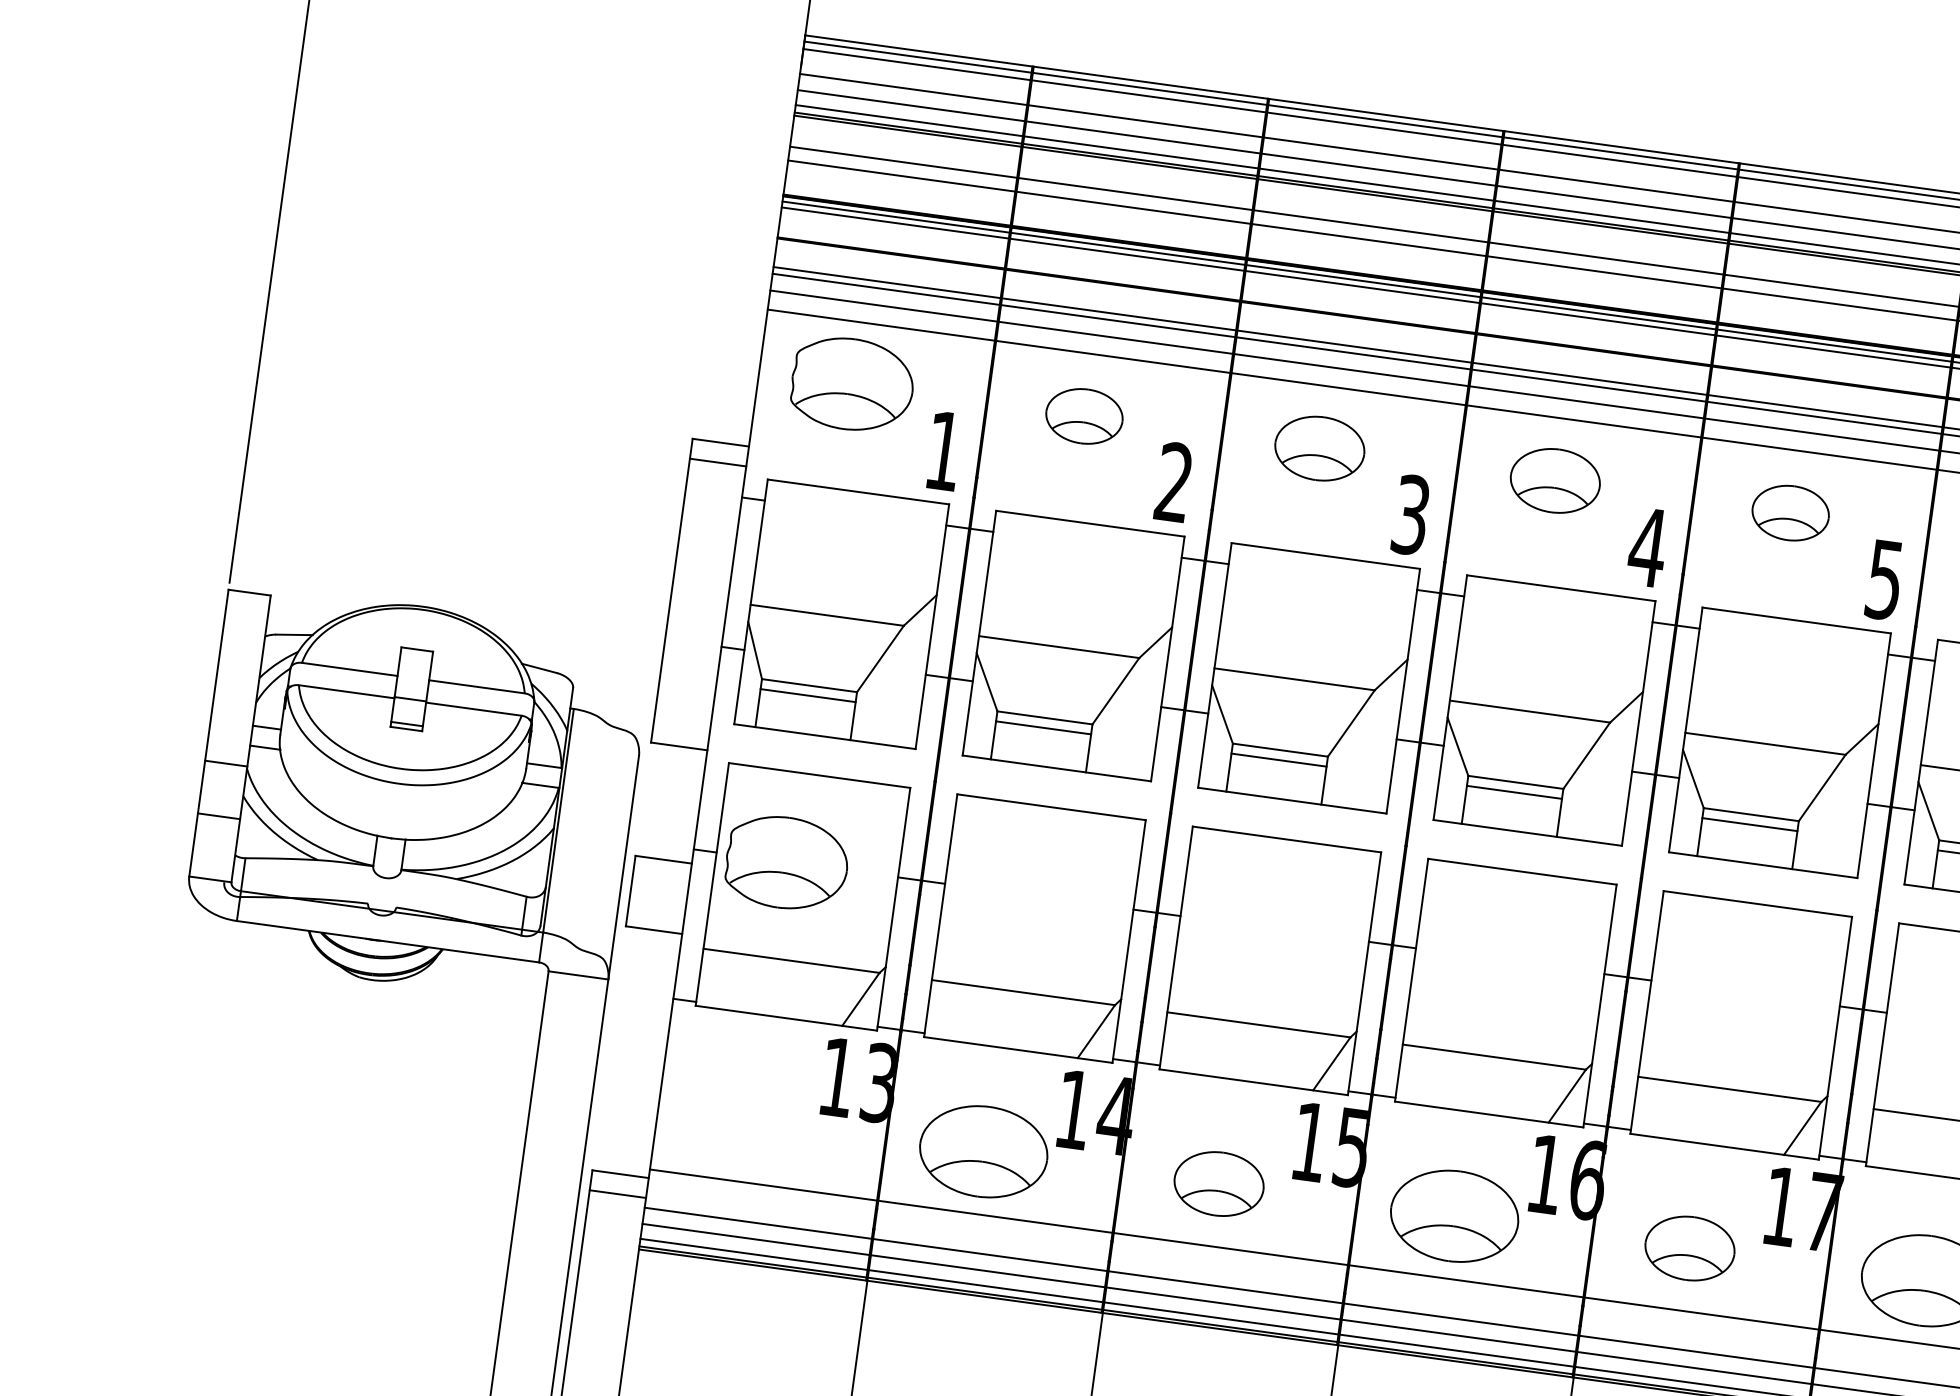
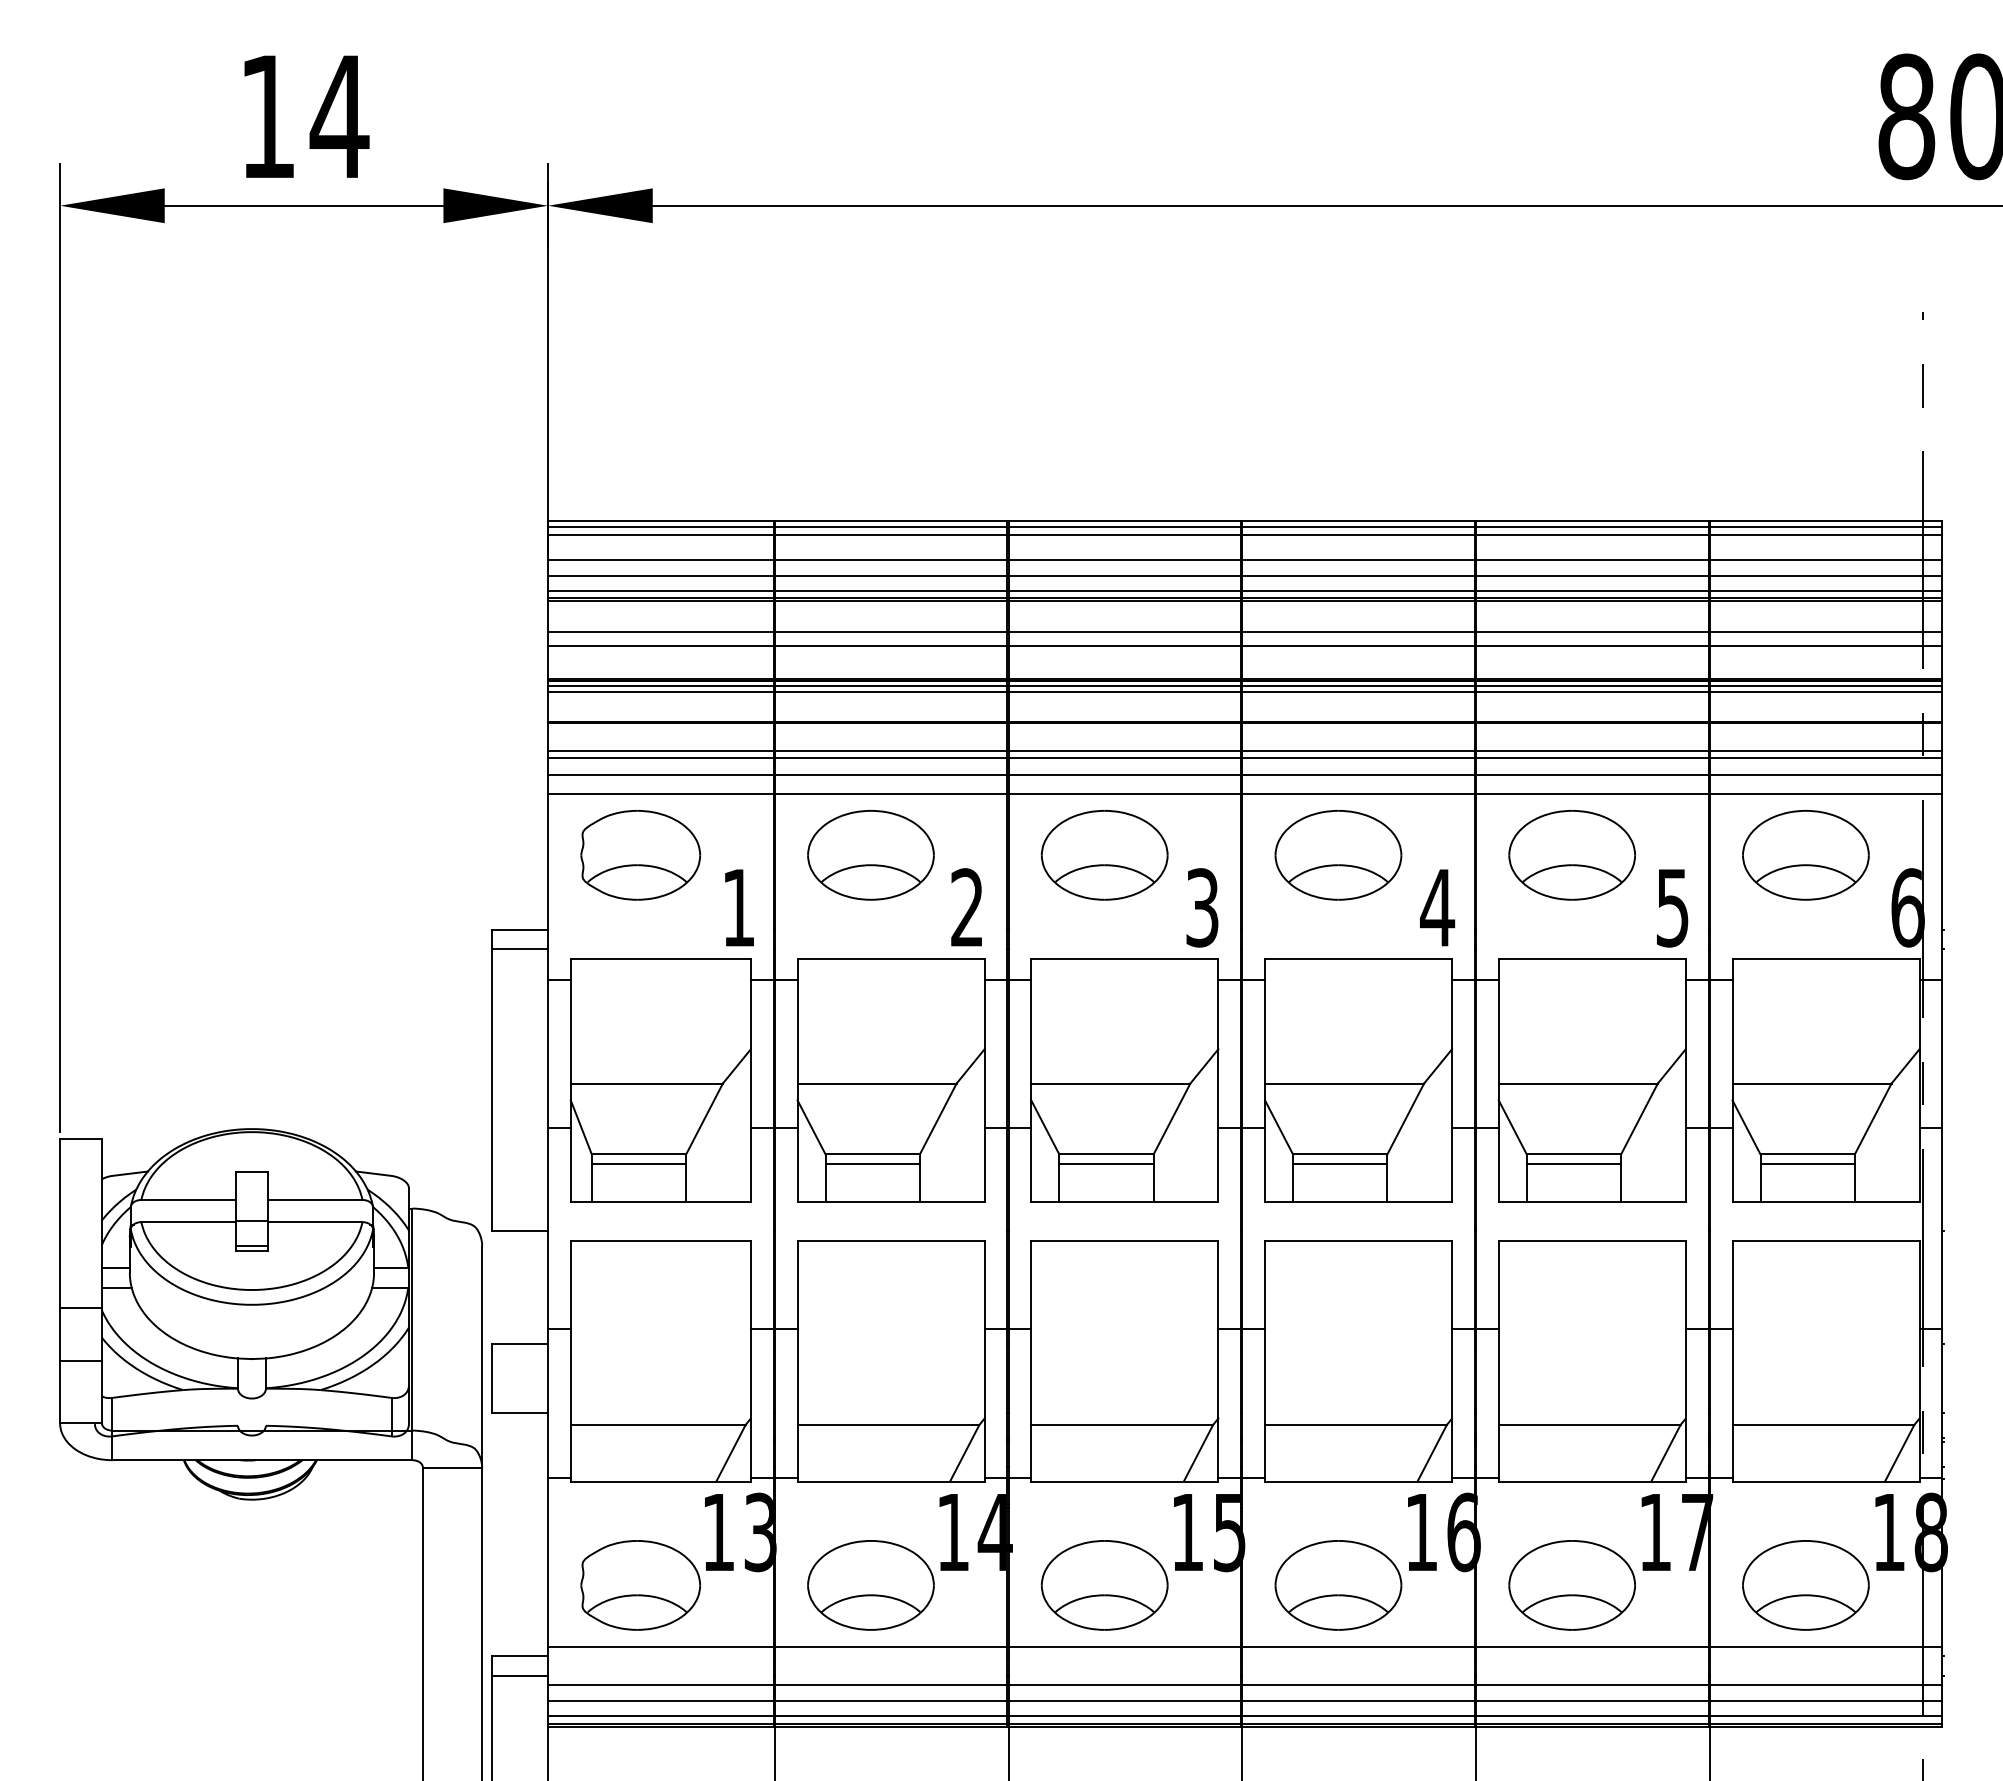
part: (1083, 416) -> (870, 855), size x1.67
part: (1319, 448) -> (1104, 855), size x1.43
part: (1555, 481) -> (1338, 855), size x1.43
part: (1790, 513) -> (1571, 855), size x1.67
part: (786, 863) -> (640, 1585), moved
part: (1218, 1184) -> (1104, 1585), size x1.43
part: (1689, 1248) -> (1571, 1585), size x1.43

